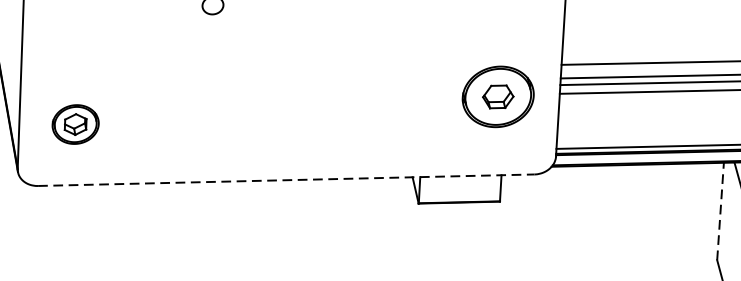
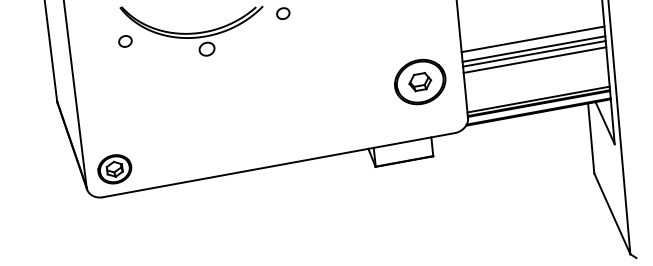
part: (75, 124) -> (114, 169), moved
line: (285, 180) -> (278, 165), dashed -> solid
line: (720, 211) -> (591, 138), dashed -> solid

